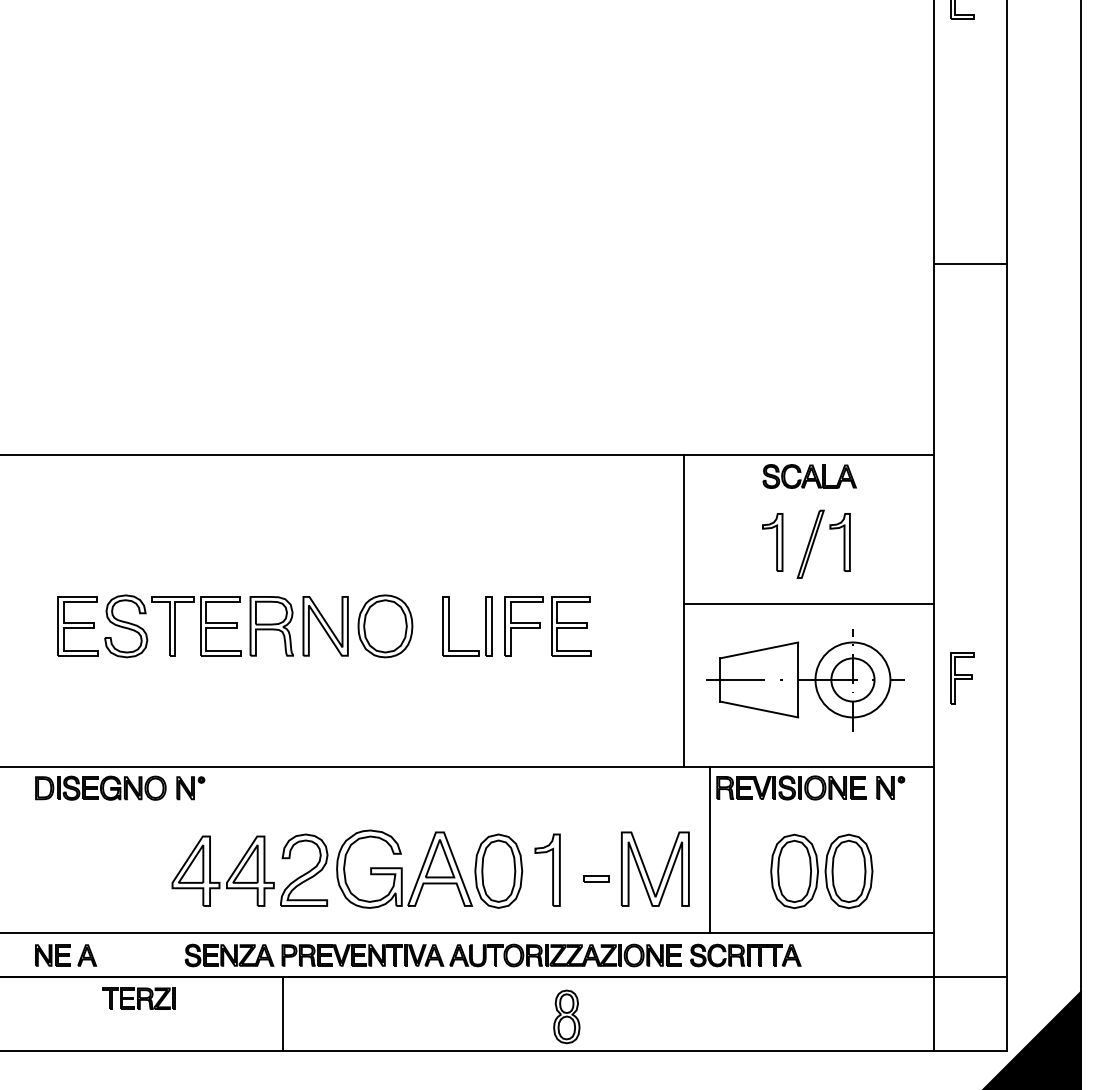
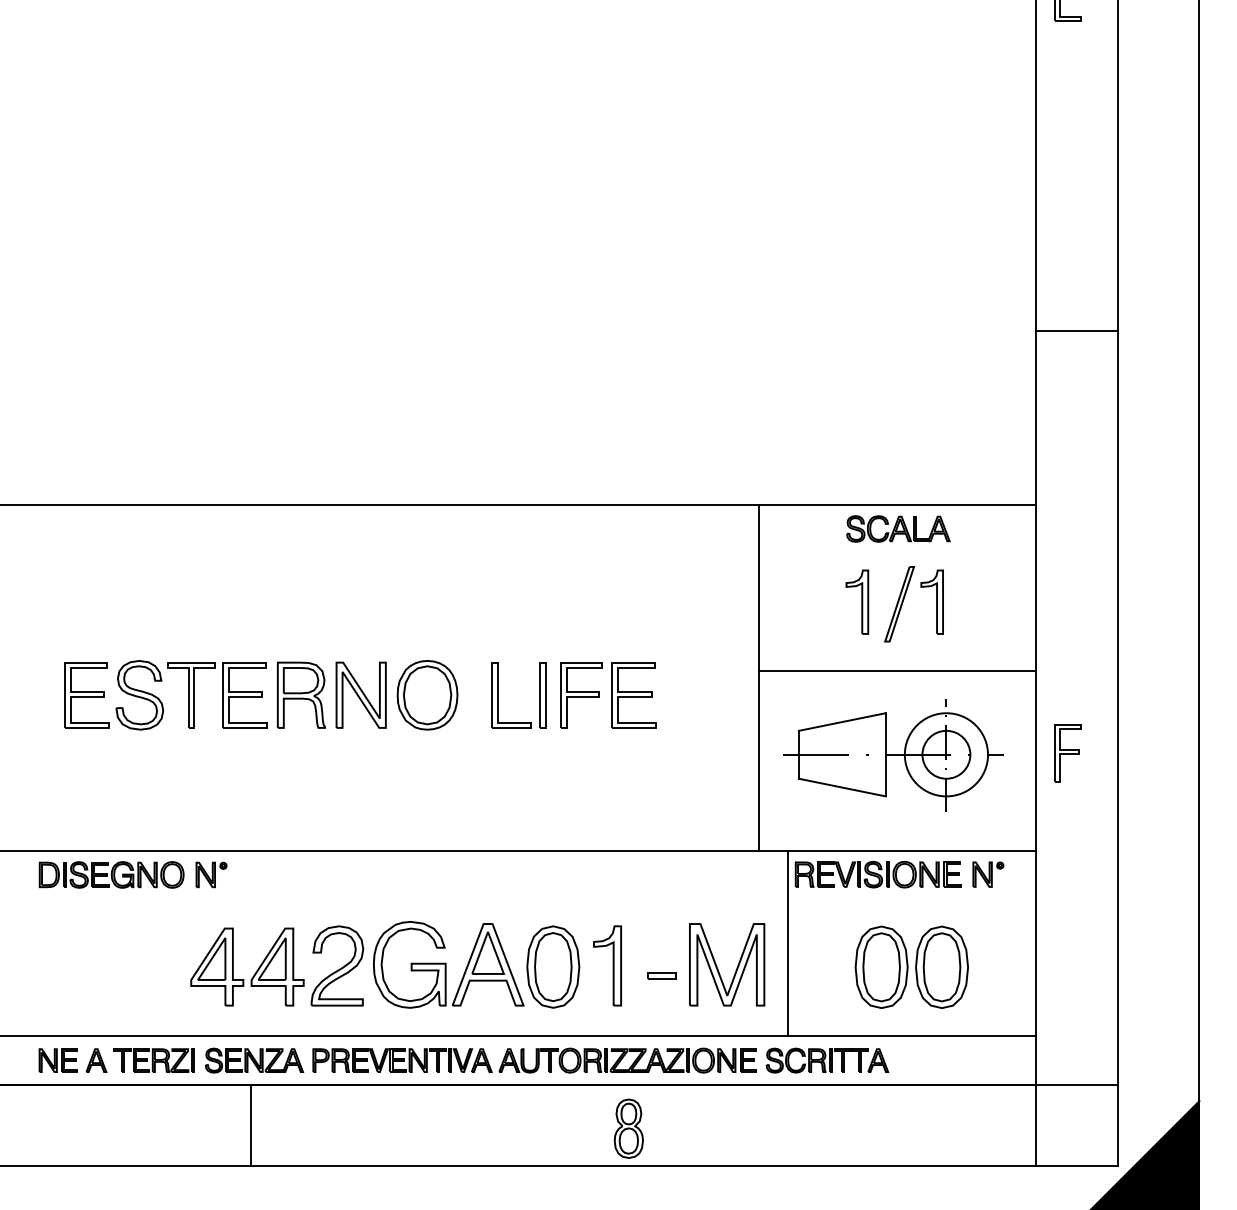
line: (970, 264) -> (1076, 331), moved
part: (138, 998) -> (153, 1060), moved
line: (282, 1013) -> (250, 1125), moved

